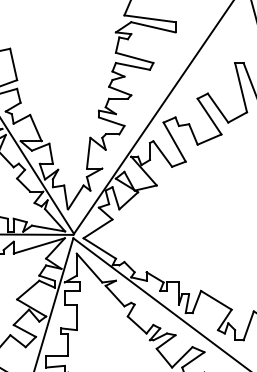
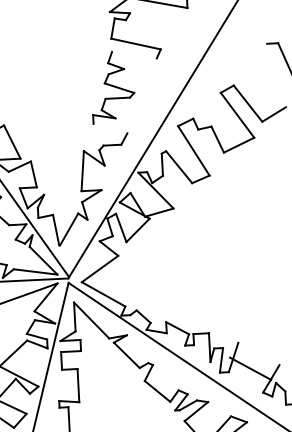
line: (132, 66) -> (133, 55), removed
line: (241, 87) -> (277, 75), removed
line: (111, 121) -> (110, 128), removed
line: (216, 300) -> (250, 368), moved

